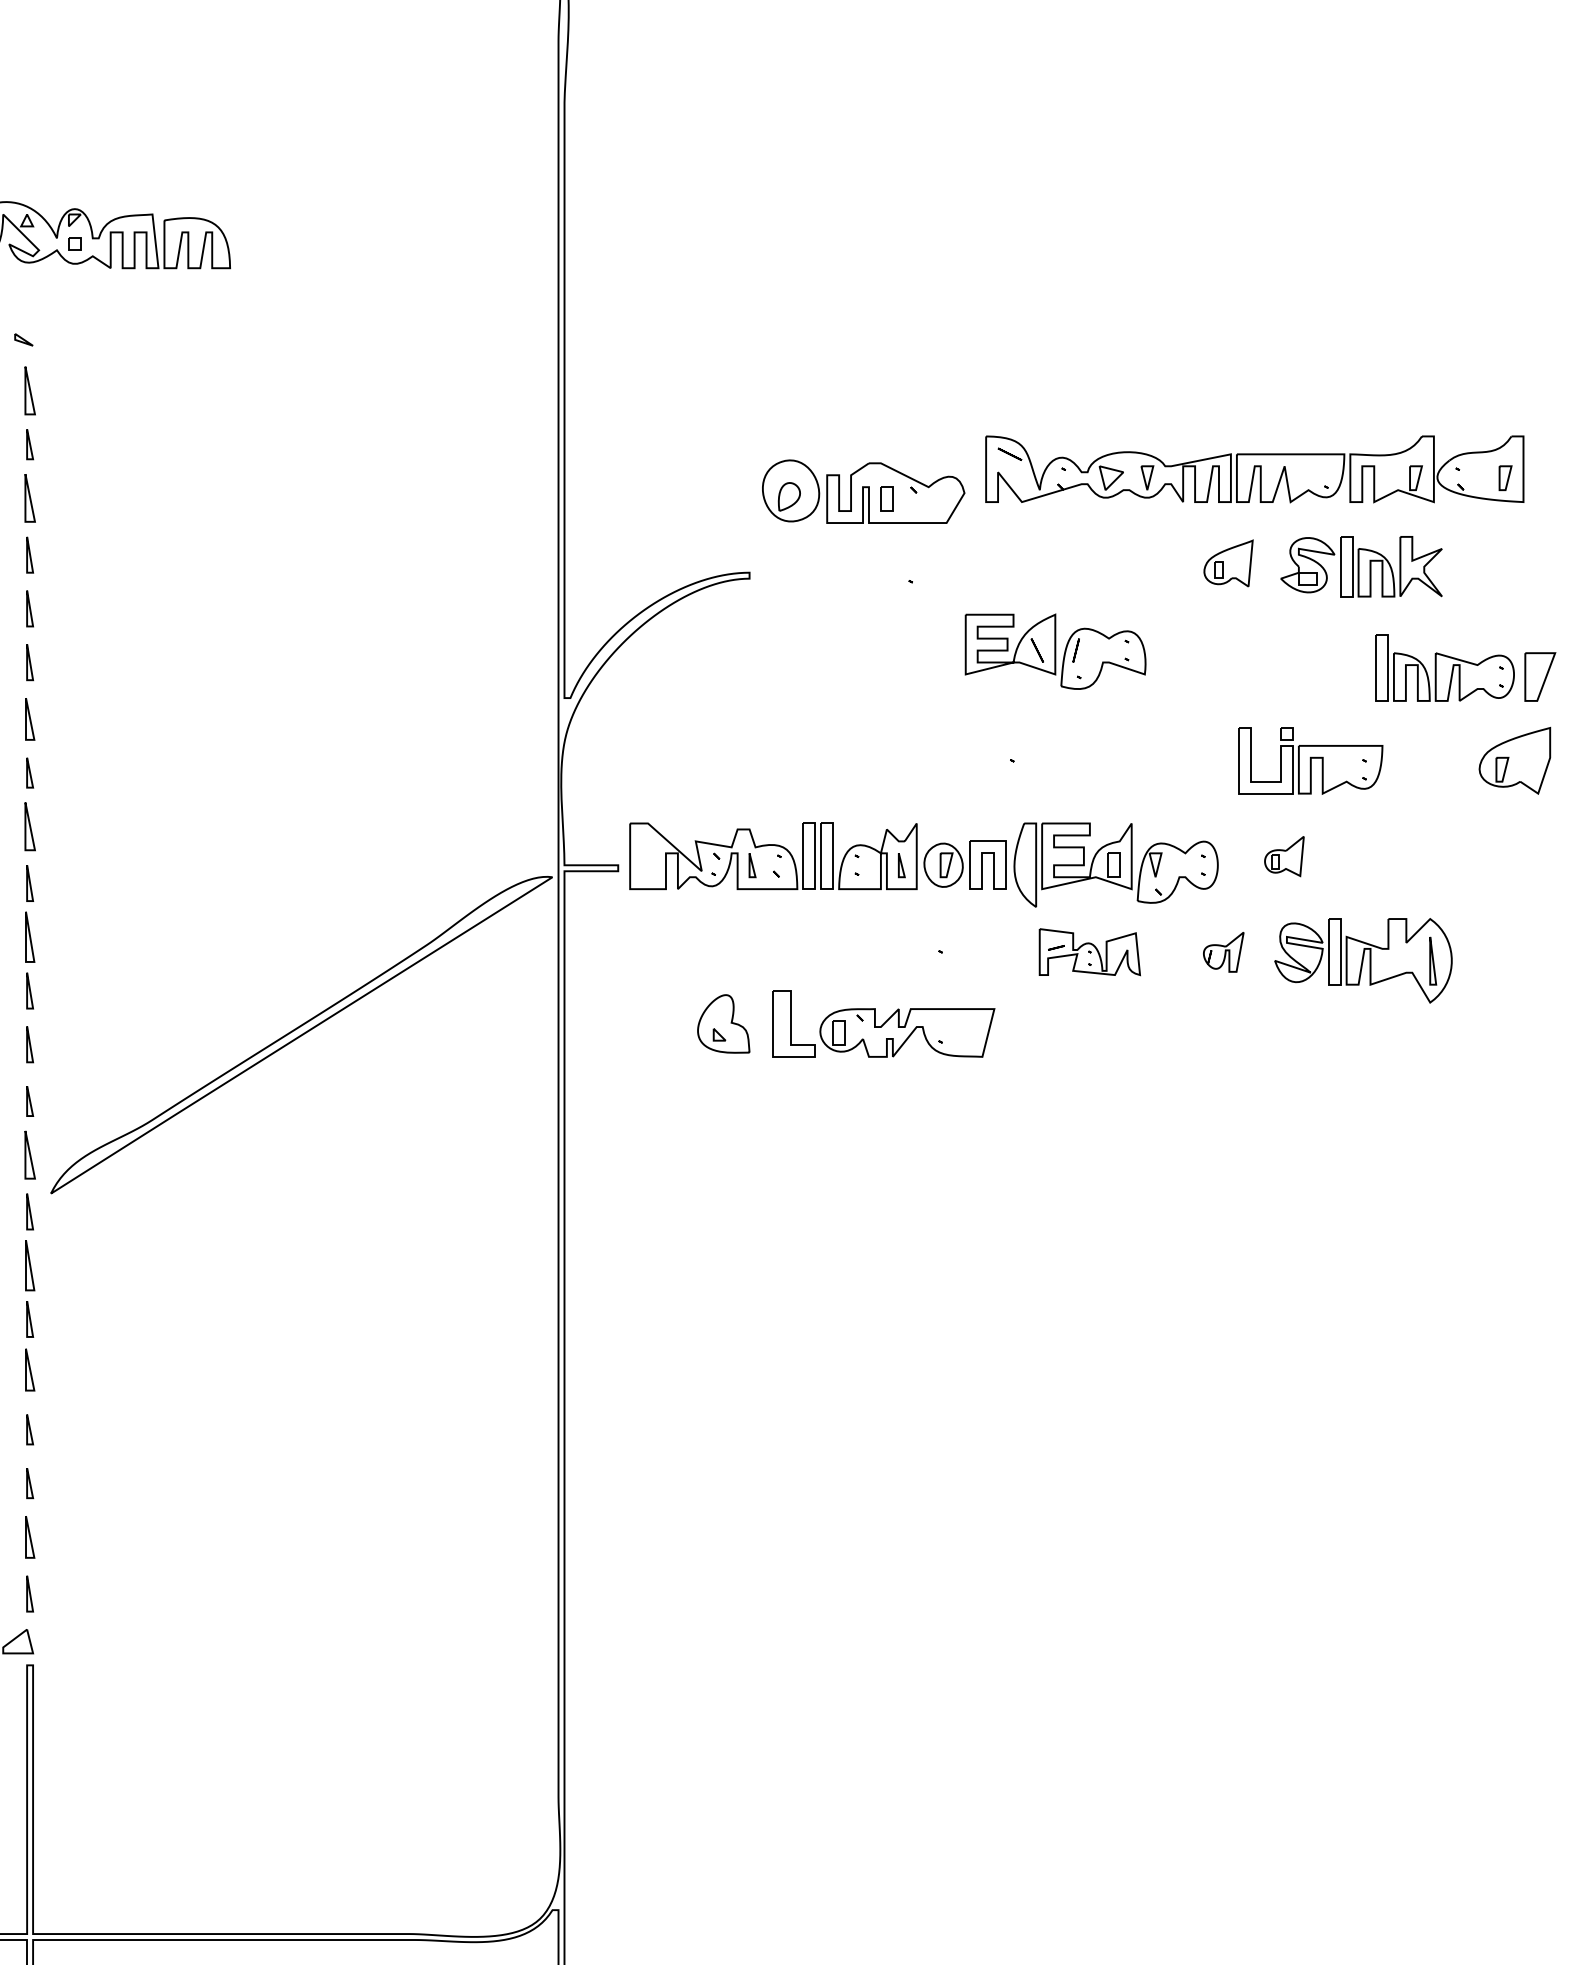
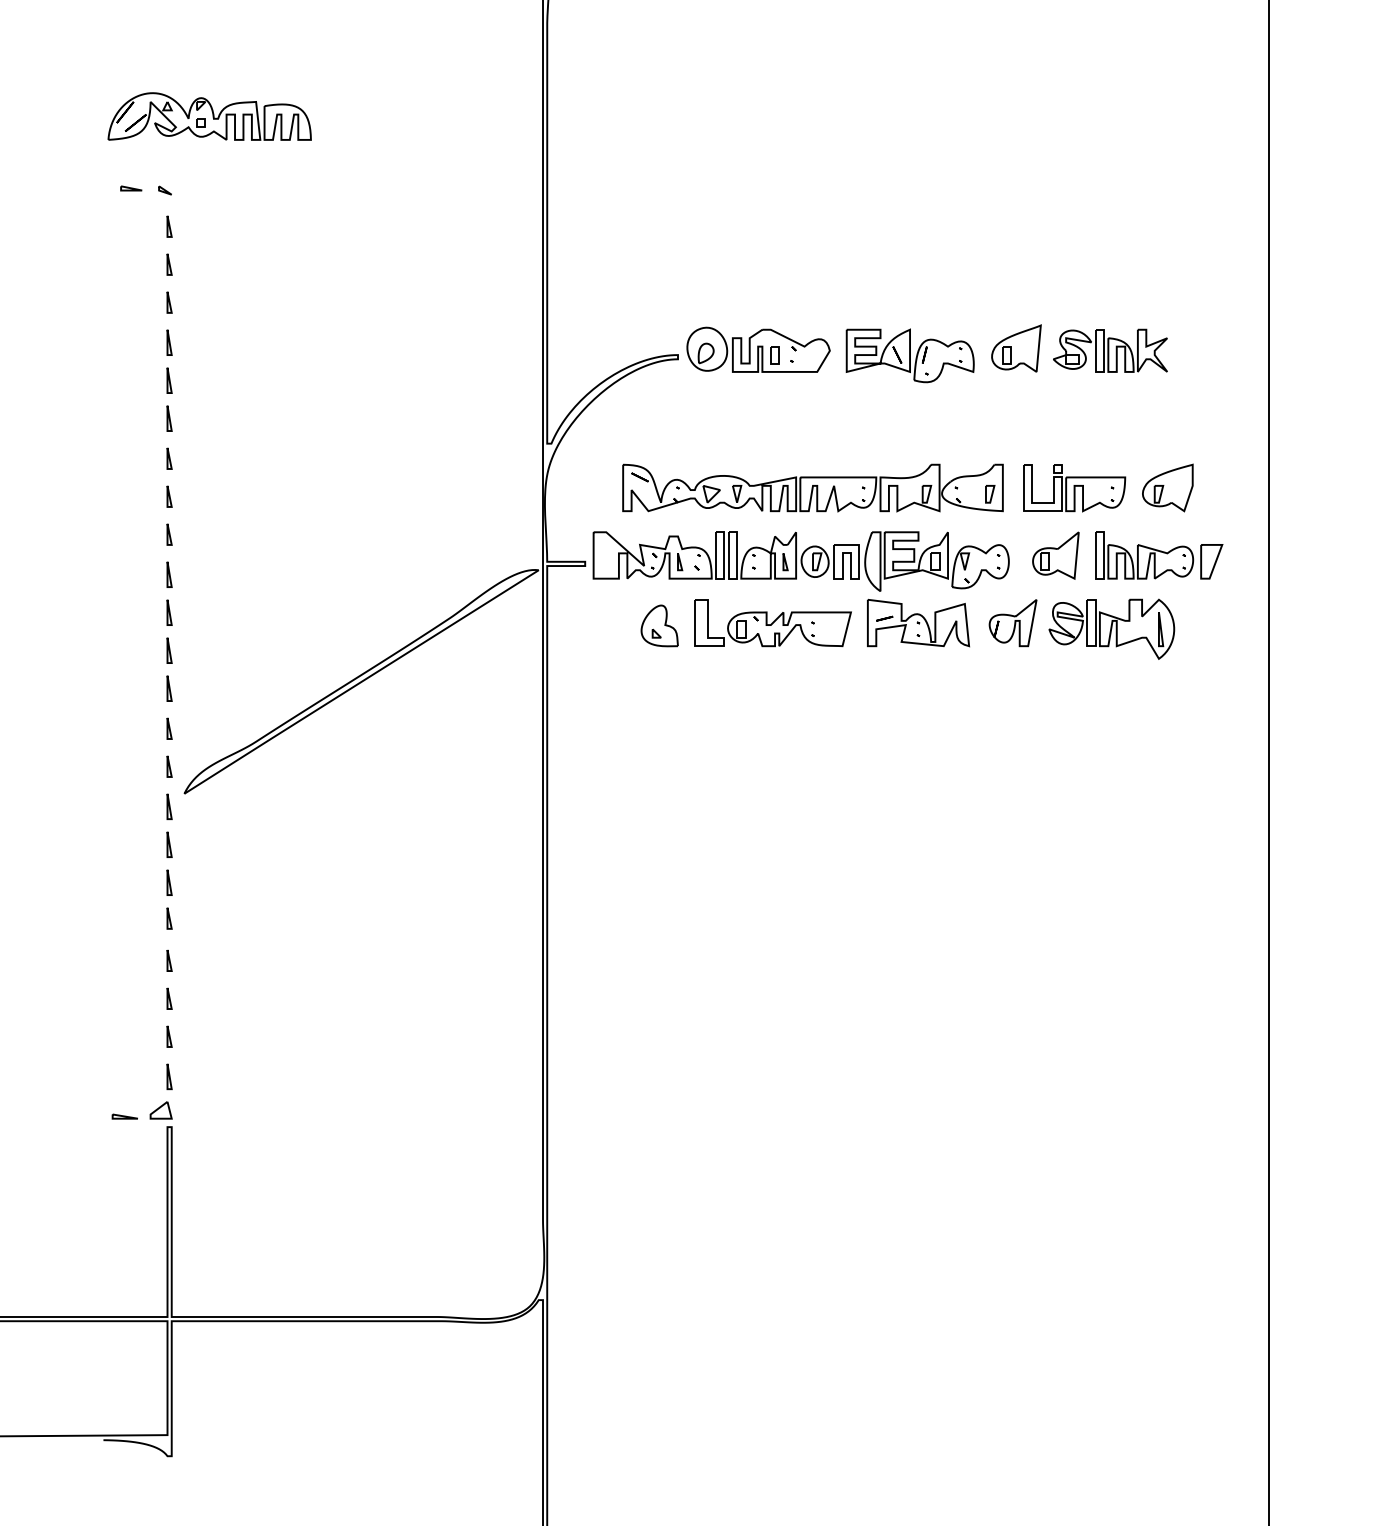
part: (29, 390) -> (169, 226), size x0.62
part: (1254, 468) -> (812, 487), moved
part: (863, 491) -> (758, 349), moved
part: (29, 498) -> (169, 302), size x0.62
part: (1228, 563) -> (1016, 348), size x1.43
part: (1054, 651) -> (909, 355), moved
part: (1466, 668) -> (1159, 555), moved
part: (29, 719) -> (169, 458), size x0.71
part: (1514, 760) -> (1167, 487), moved
part: (29, 826) -> (169, 534), size x0.62
part: (1283, 856) -> (1055, 555), size x1.67
part: (29, 937) -> (169, 612), size x0.71
part: (1089, 952) -> (918, 623), size x1.43
part: (1222, 952) -> (1012, 623), size x1.67
part: (723, 1023) -> (659, 625), moved
part: (883, 1024) -> (772, 623), moved
part: (29, 1154) -> (169, 766), size x0.62
part: (29, 1265) -> (169, 844), size x0.71
part: (29, 1370) -> (169, 918), size x0.71
part: (29, 1537) -> (169, 1036), size x0.71

